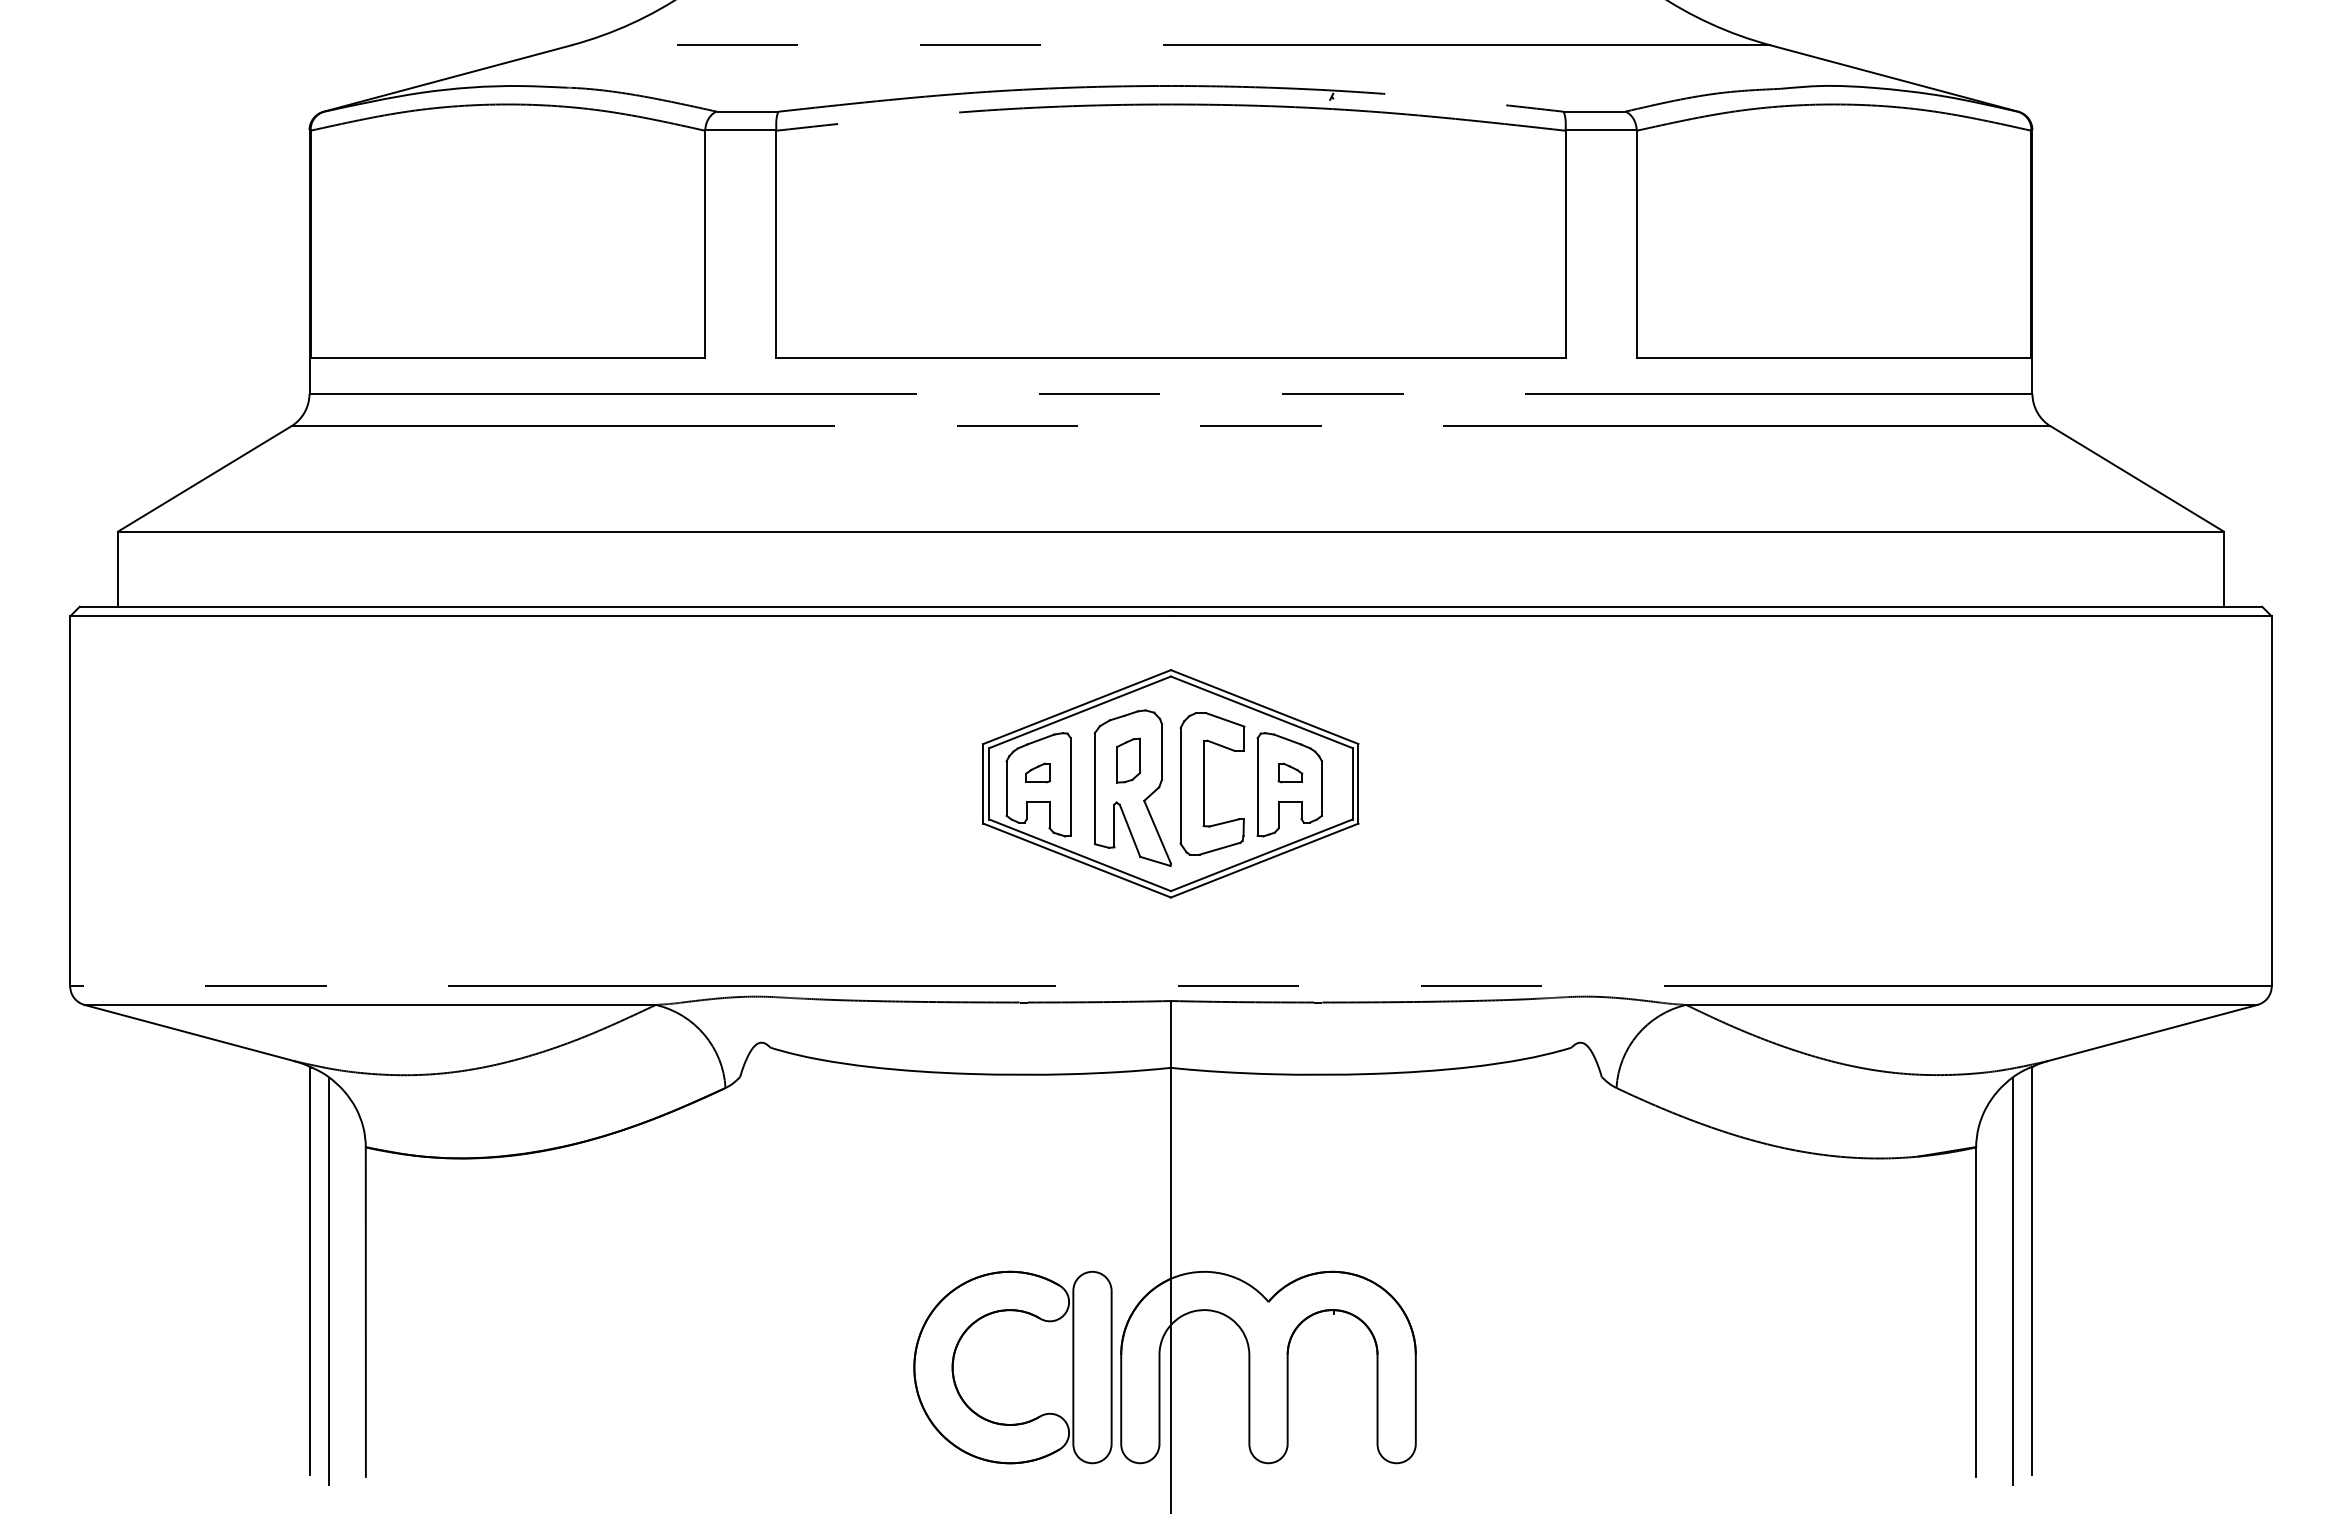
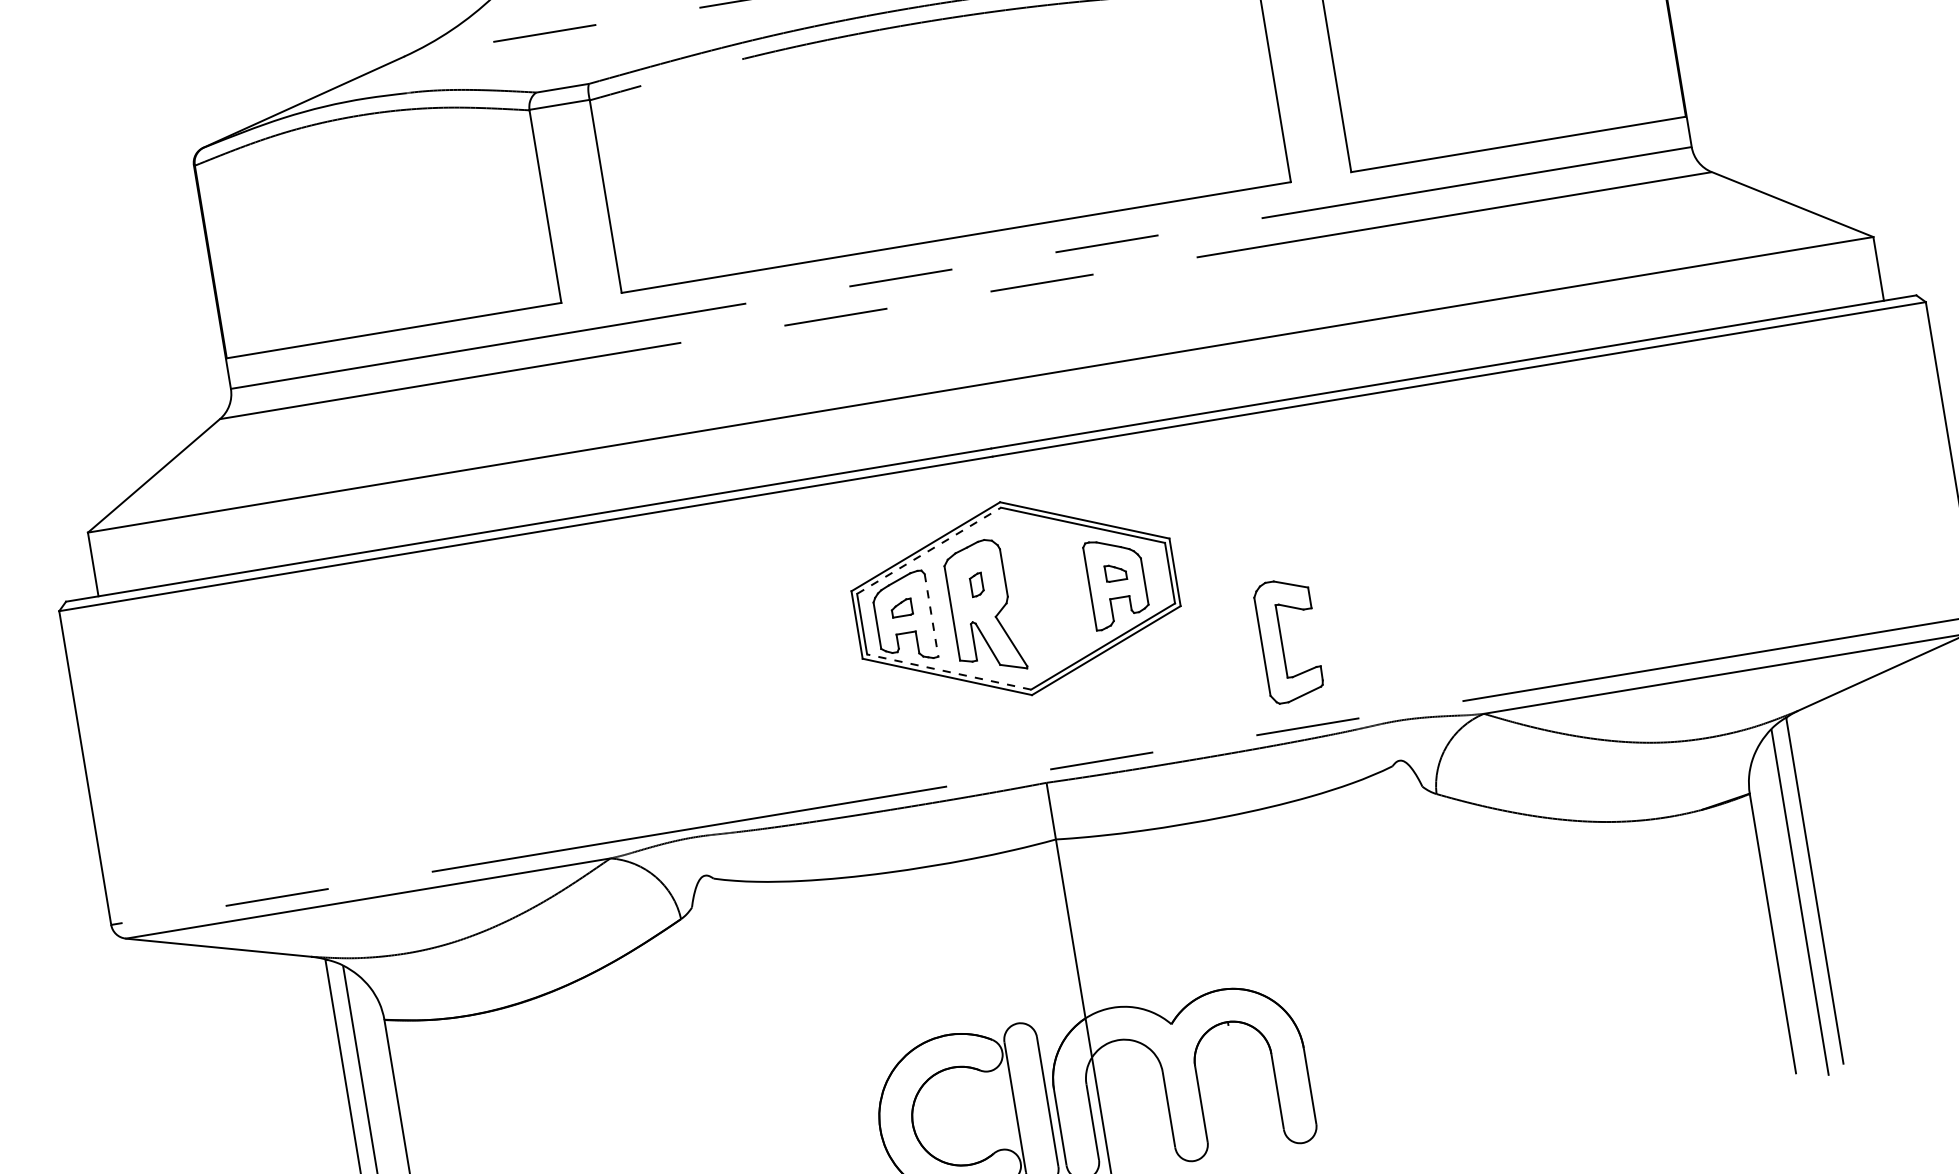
line: (1080, 712) -> (929, 550), solid -> dashed
part: (1128, 760) -> (976, 584), size x0.6
part: (1204, 783) -> (1282, 641), moved
line: (1070, 786) -> (931, 615), solid -> dashed
line: (1080, 855) -> (949, 672), solid -> dashed

